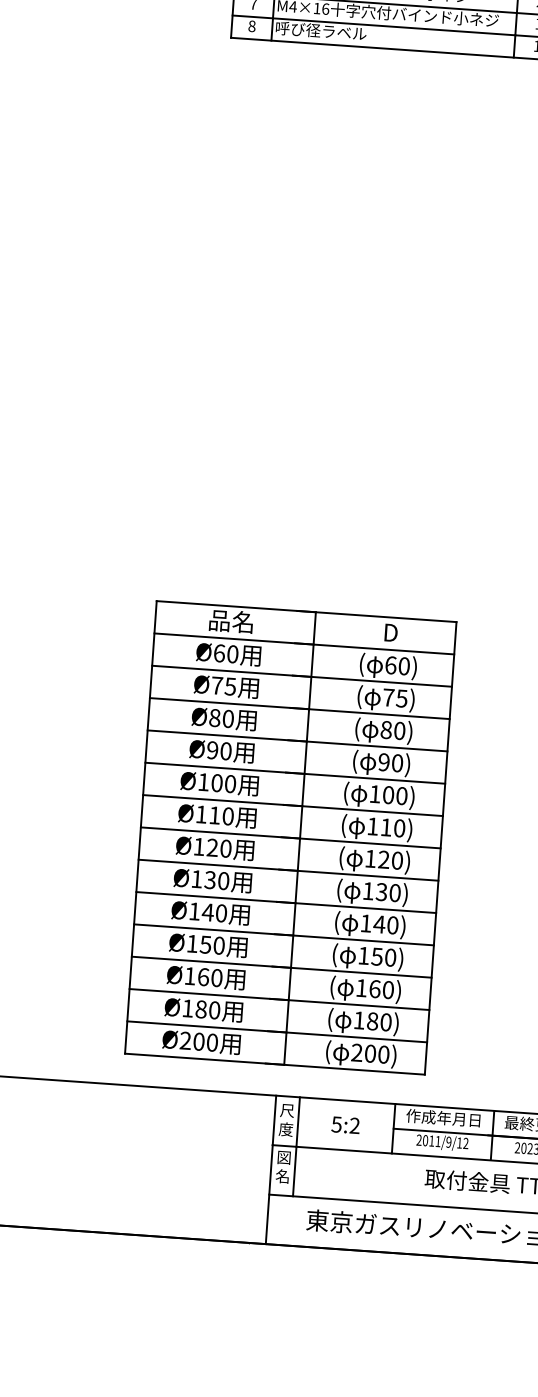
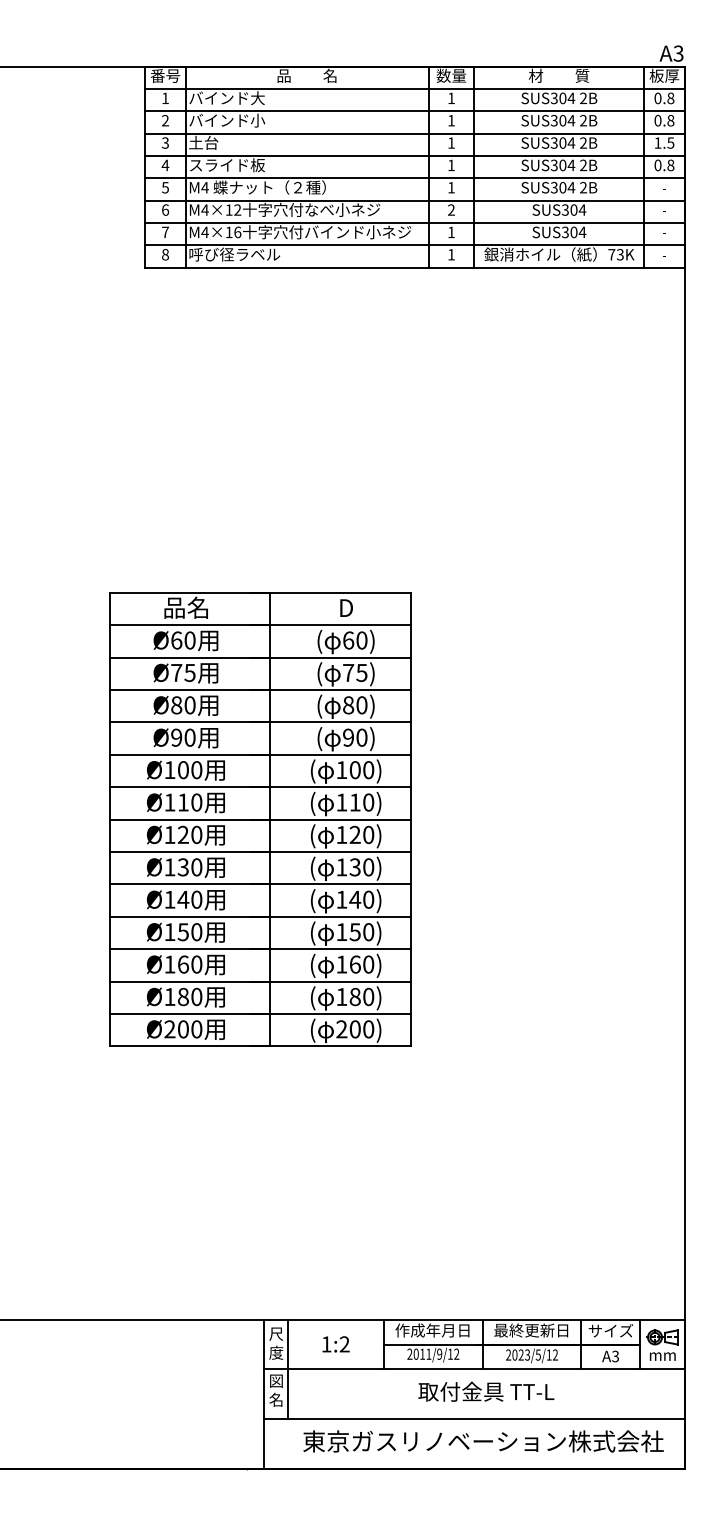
part: (290, 837) -> (260, 819), moved
text: (336, 1124) -> (326, 1344), 5:2 -> 1:2

